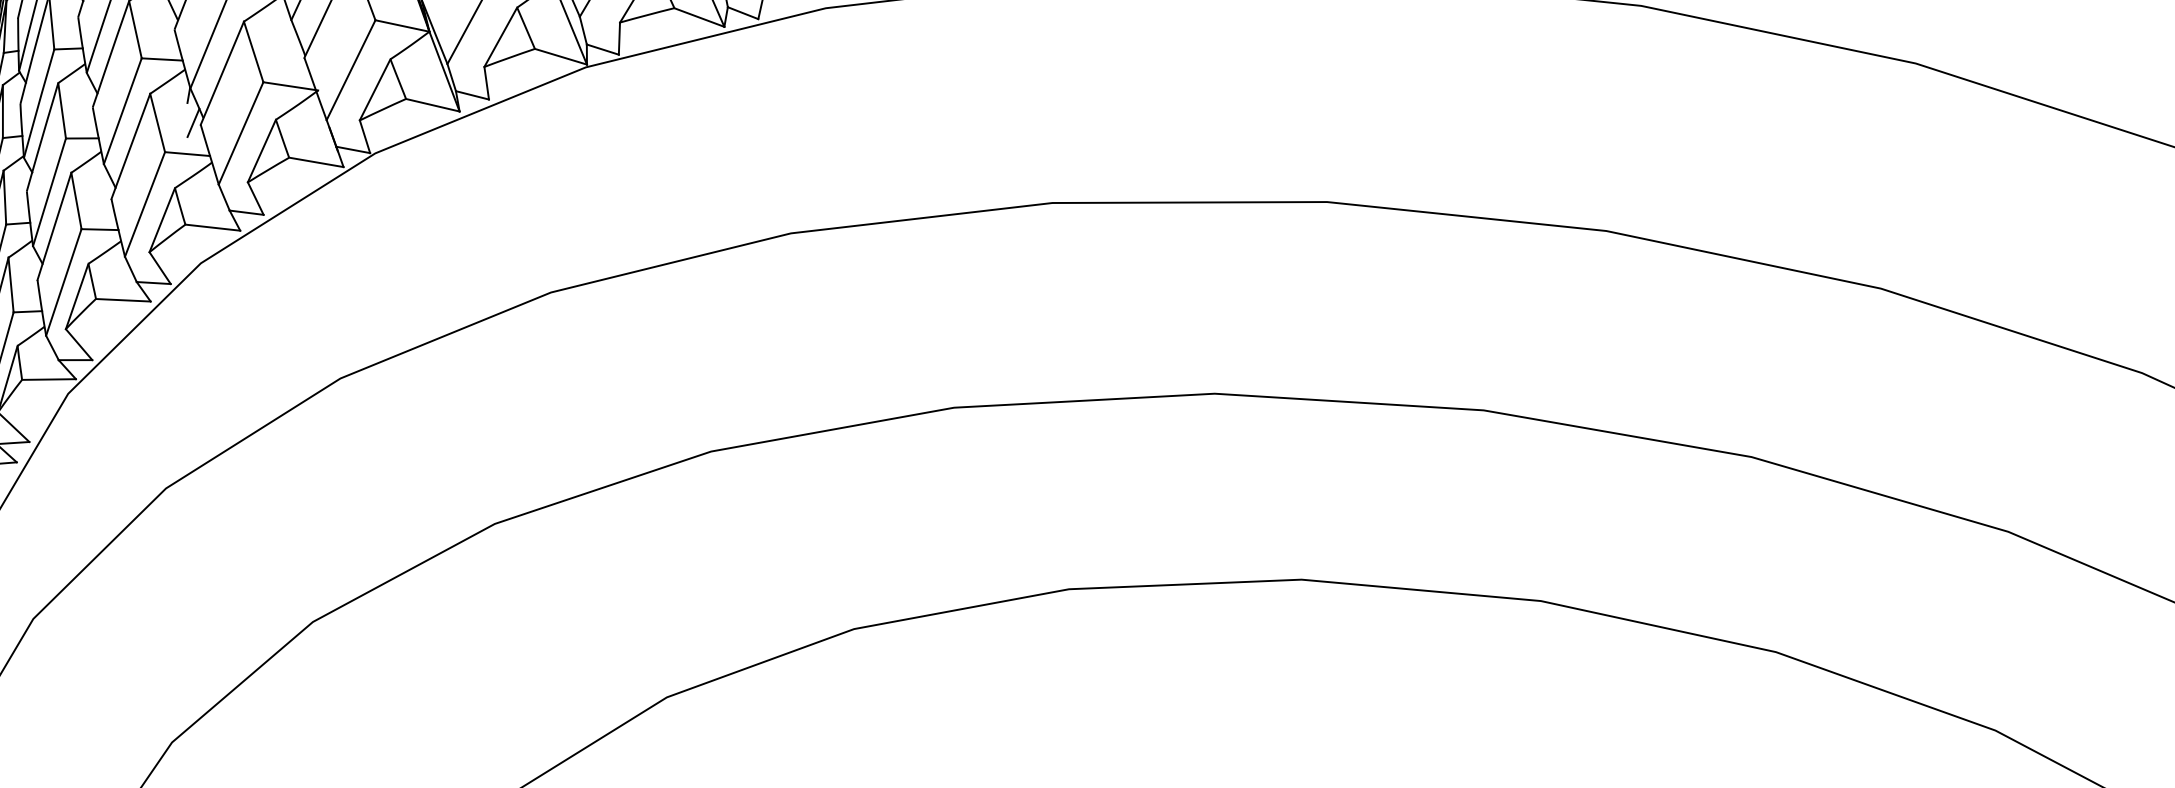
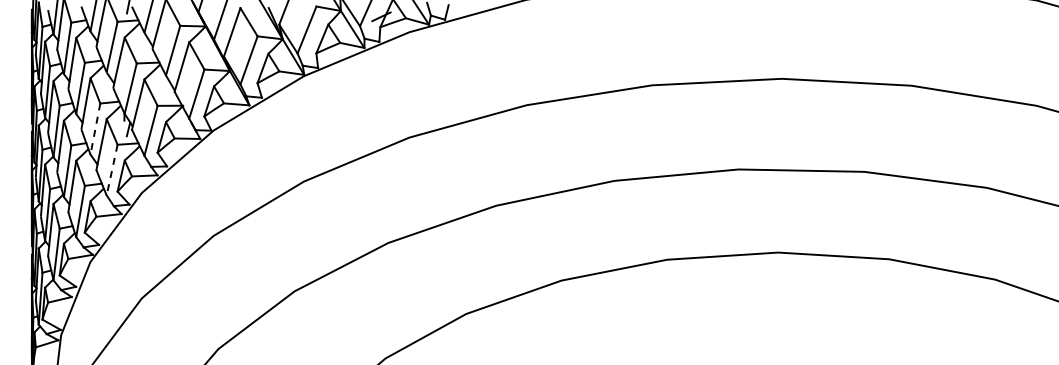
line: (122, 112) -> (95, 129), solid -> dashed
line: (145, 205) -> (112, 170), solid -> dashed

